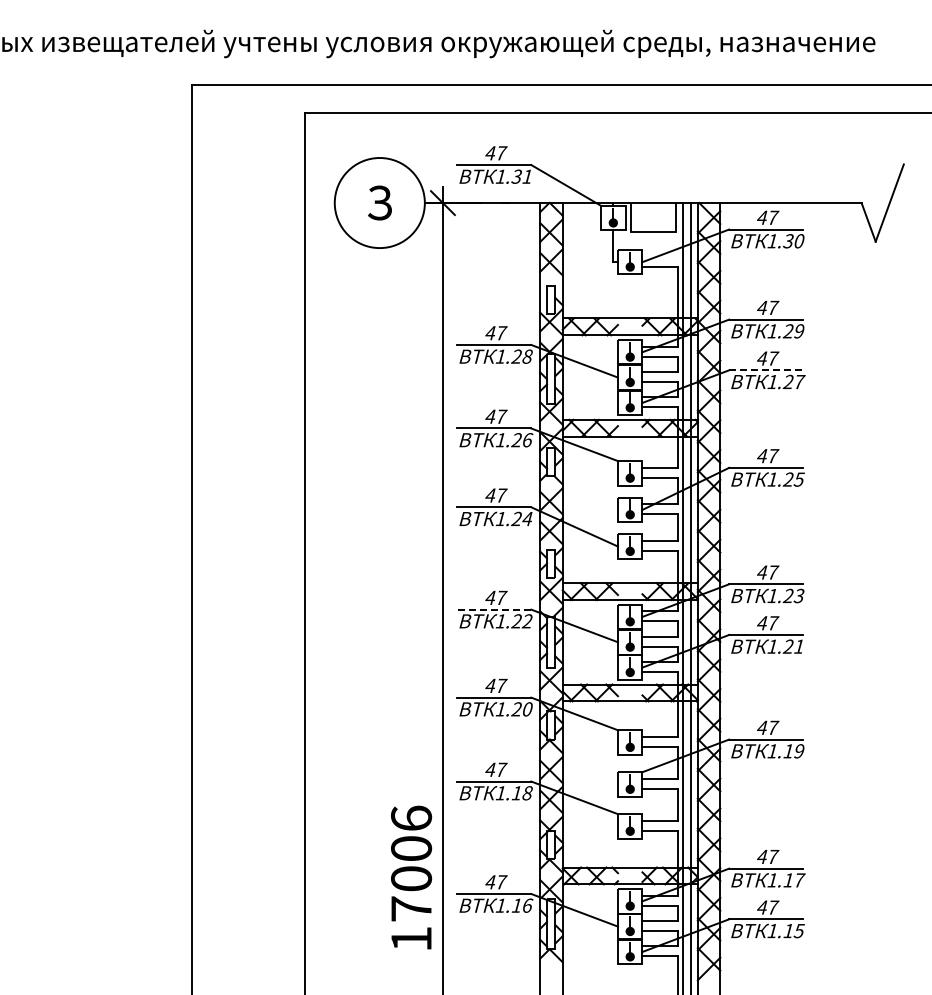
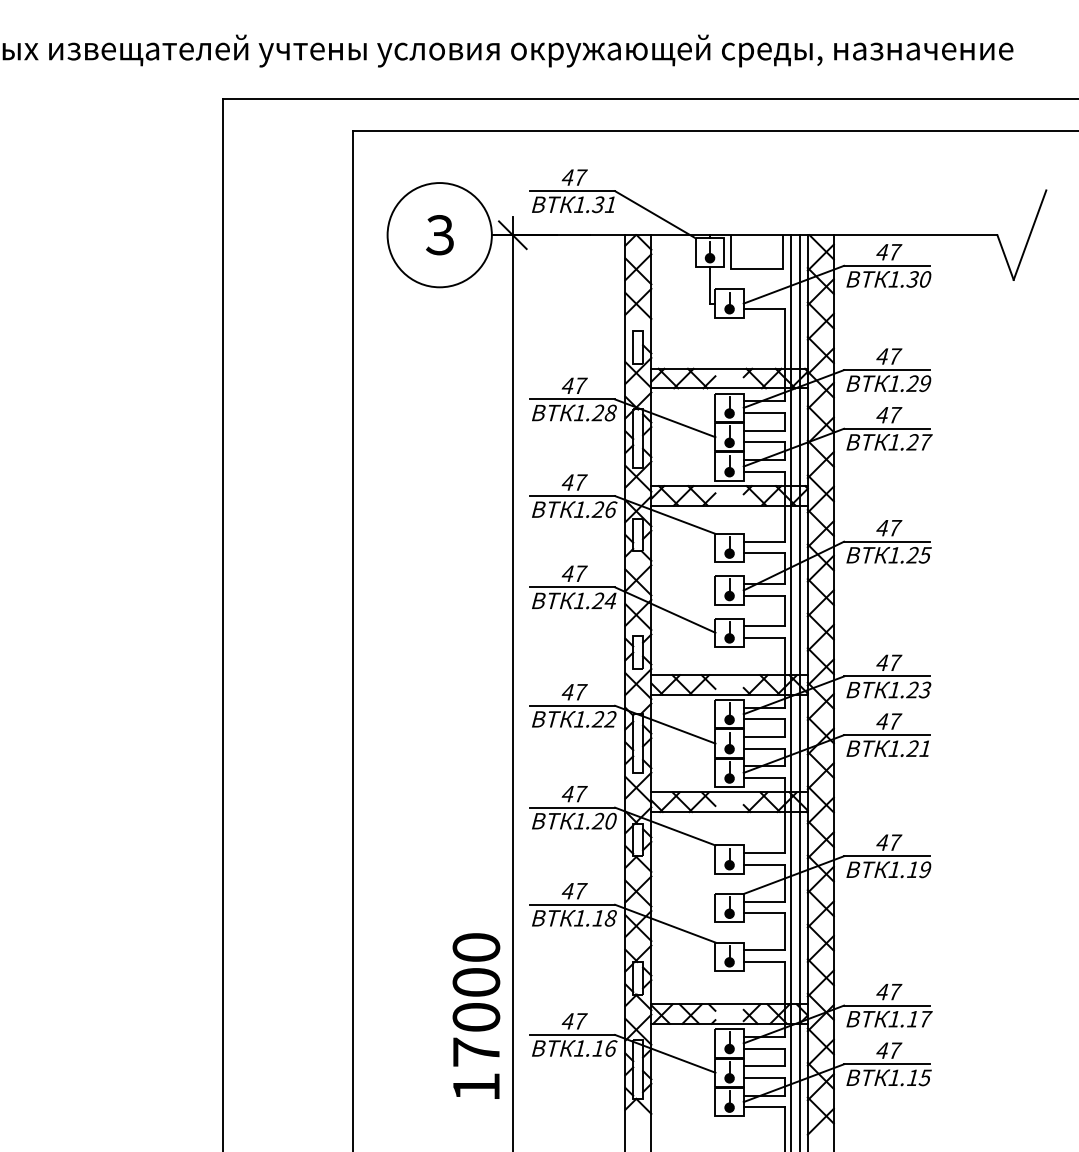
line: (766, 370) -> (887, 428), dashed -> solid
line: (494, 609) -> (572, 705), dashed -> solid
text: (411, 817) -> (476, 946), 17006 -> 17000

